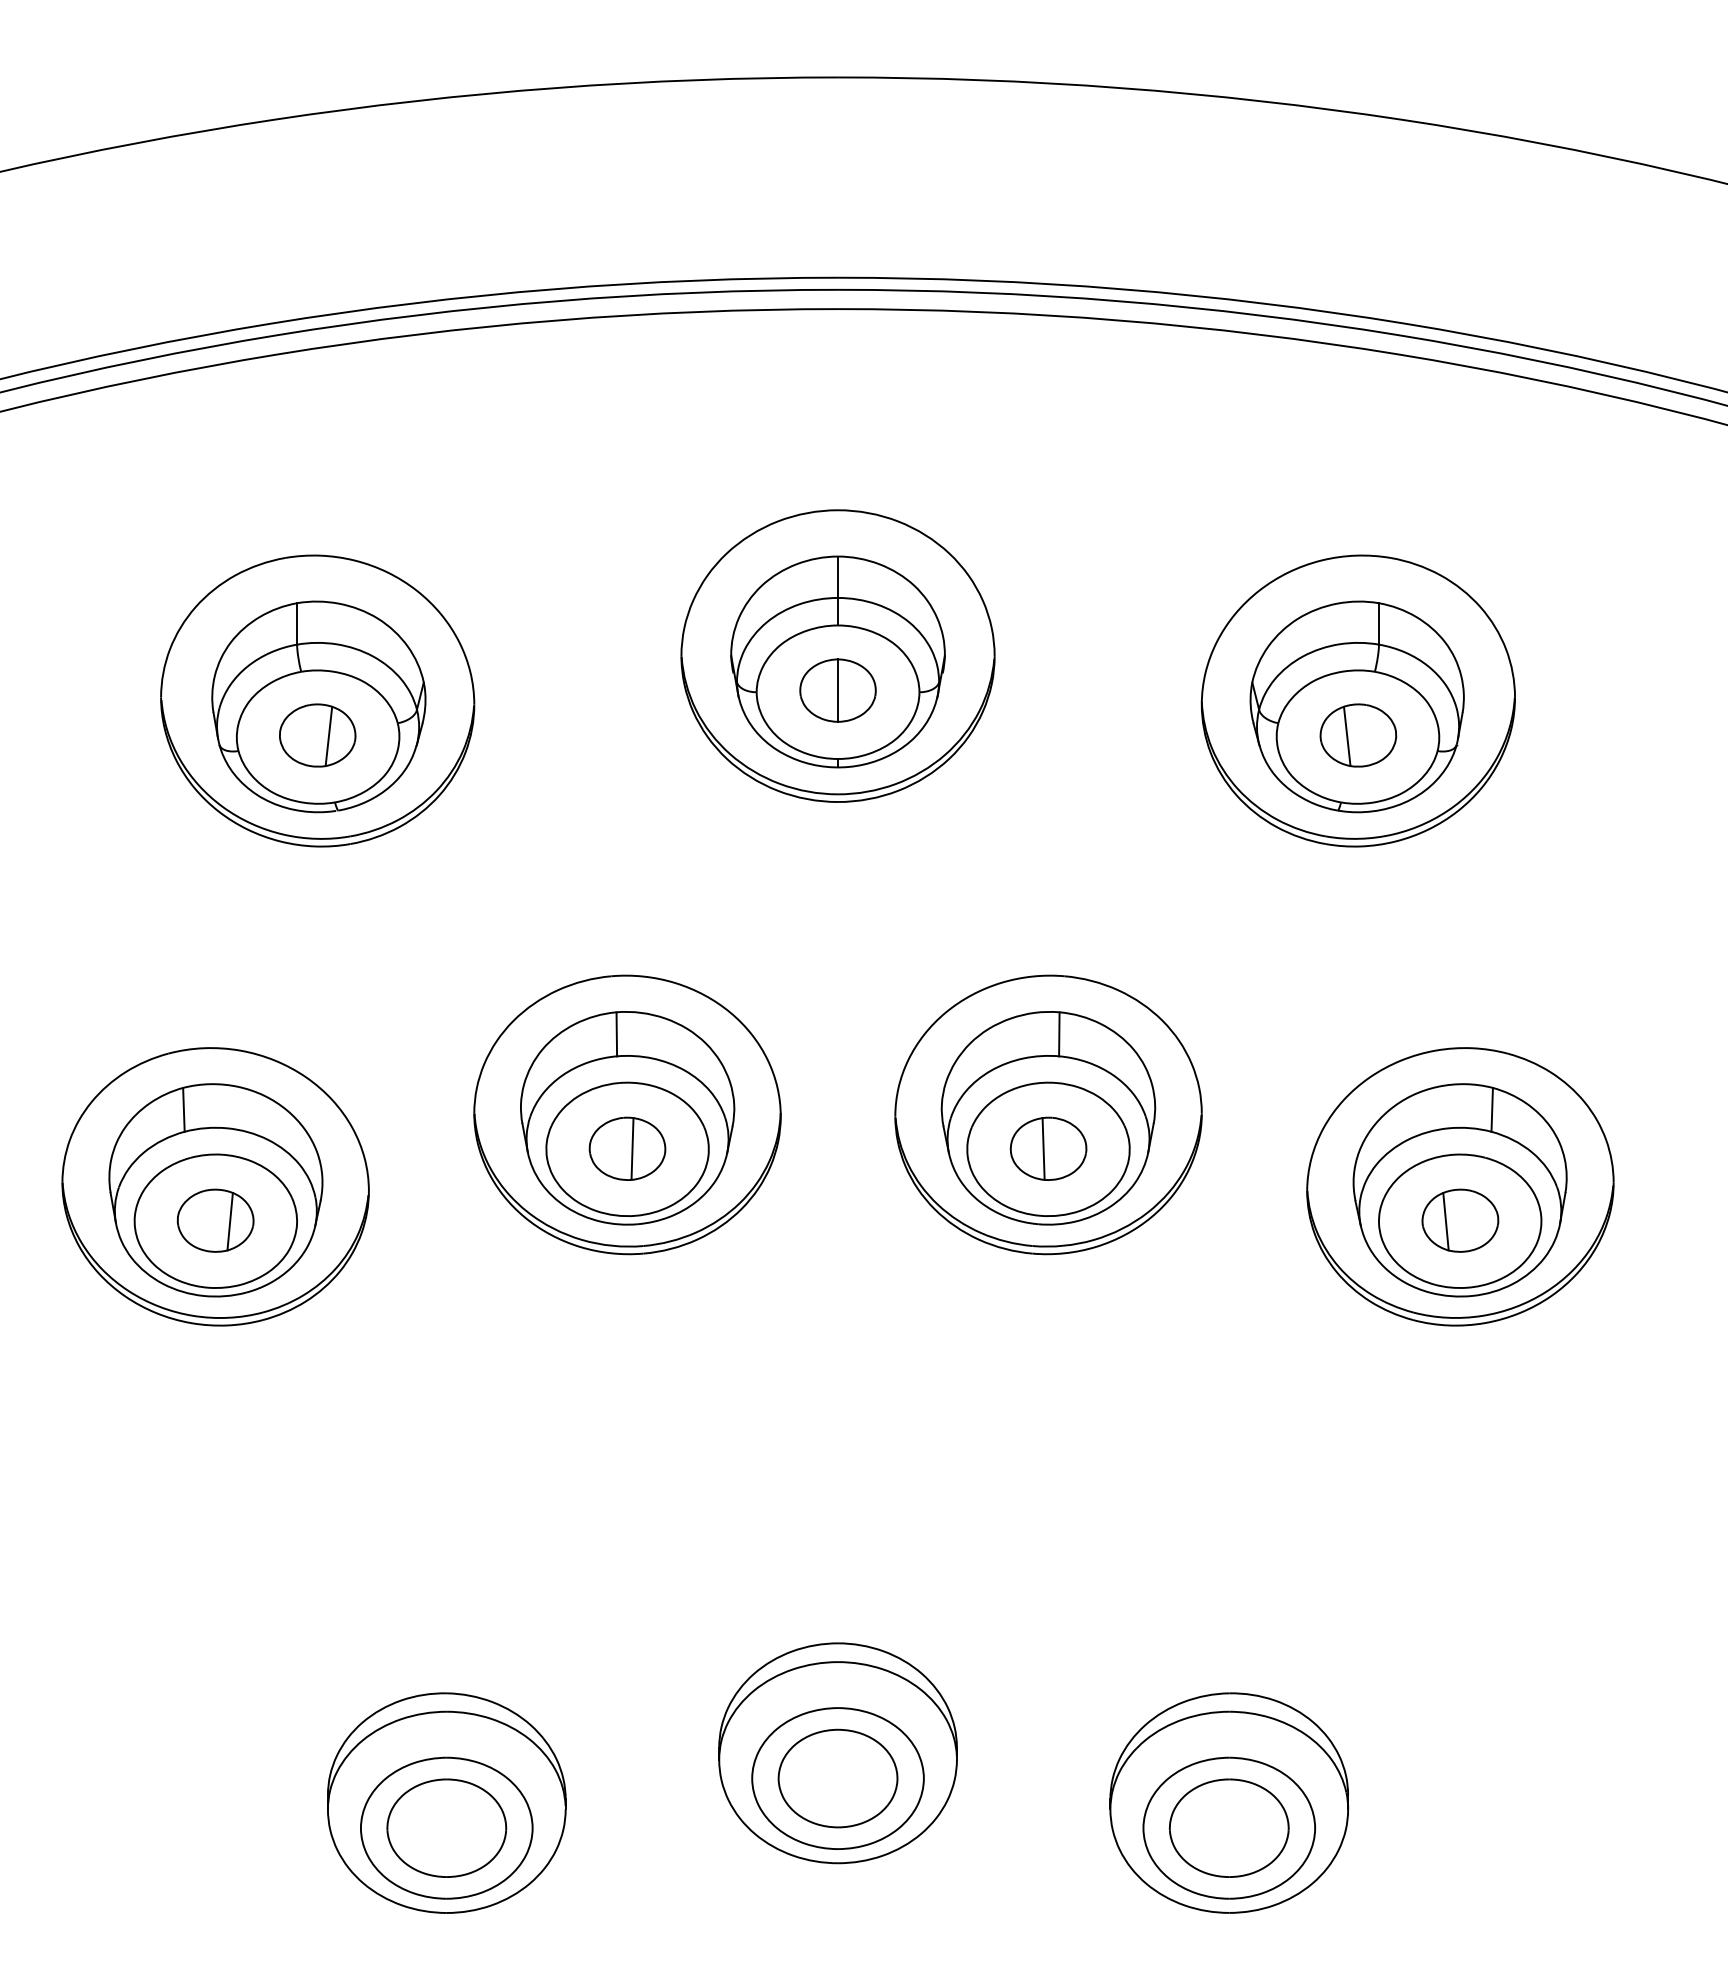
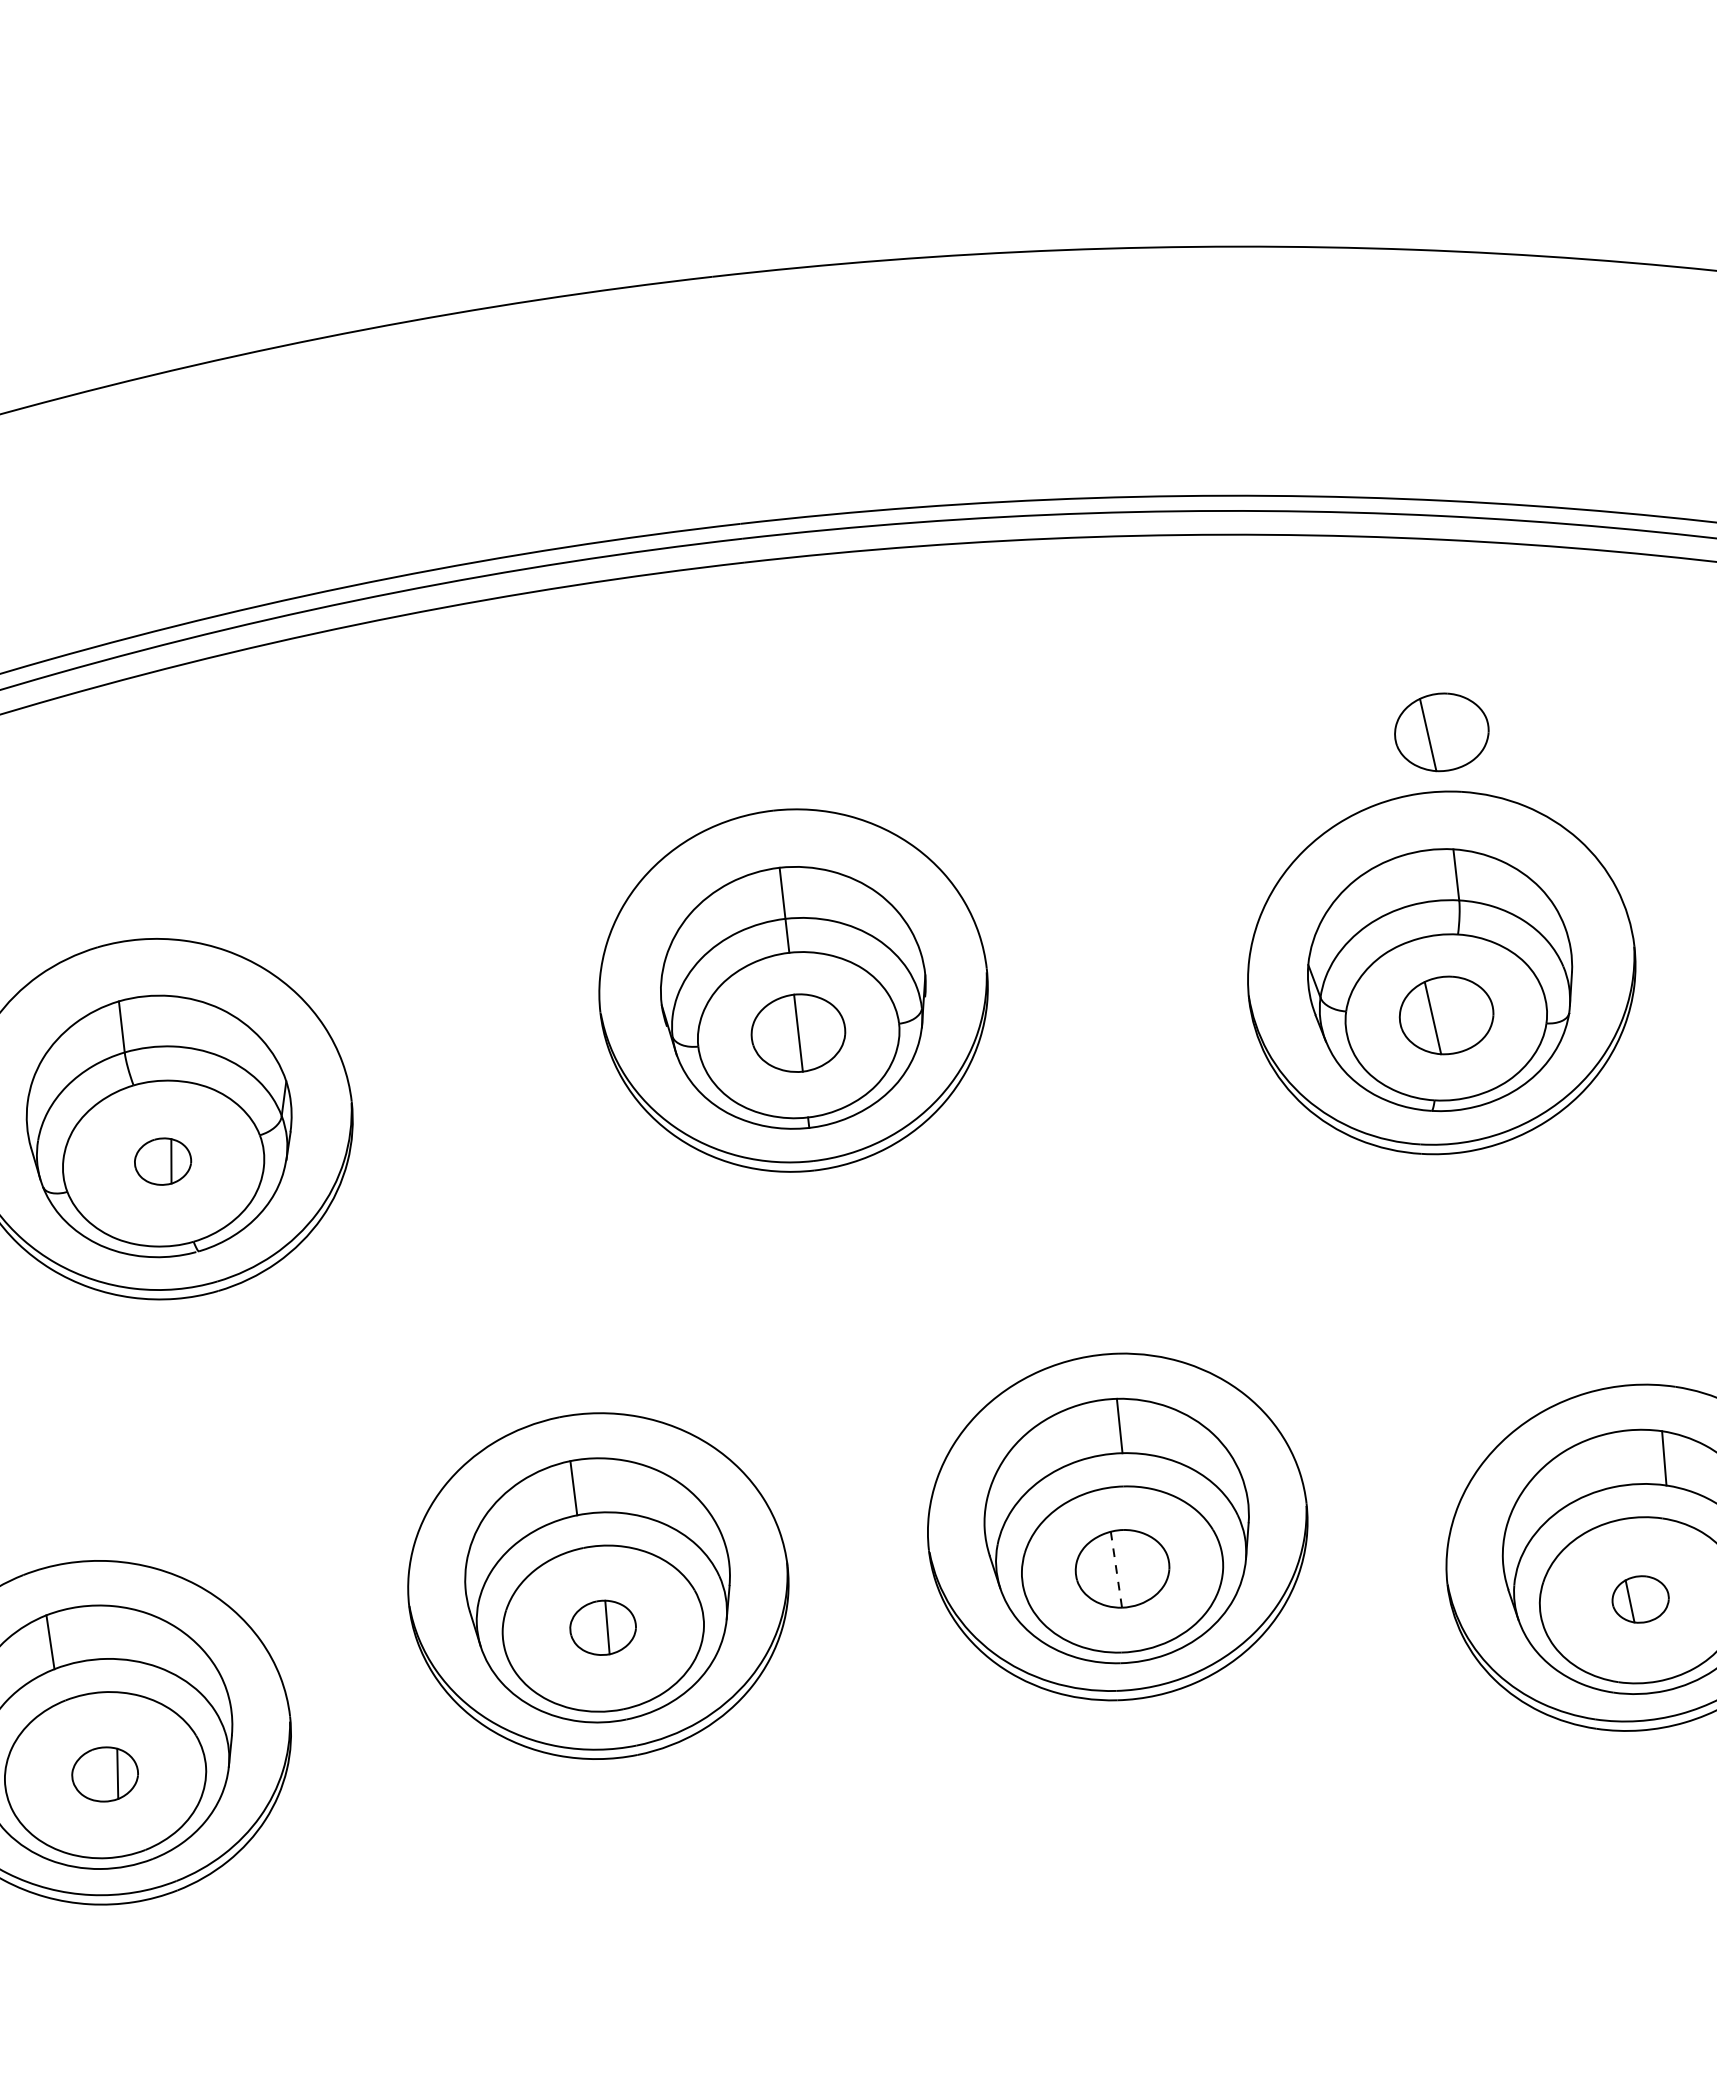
part: (1380, 508) -> (1441, 732), added
part: (317, 735) -> (162, 1161), size x0.6
part: (627, 1148) -> (603, 1627), size x0.7
line: (1043, 1149) -> (1116, 1570), solid -> dashed
part: (215, 1220) -> (104, 1774), size x0.7
part: (1460, 1220) -> (1640, 1599), size x0.6

